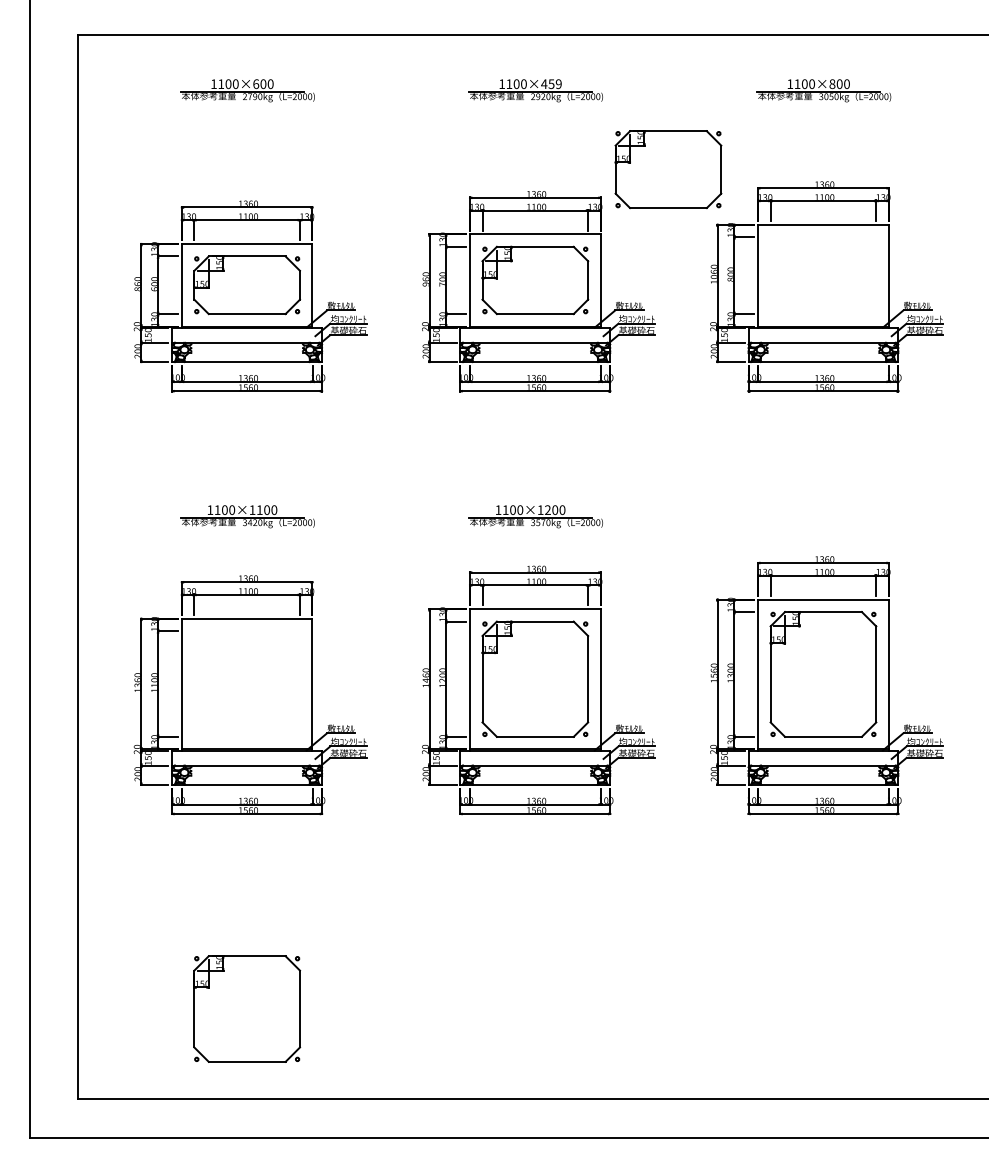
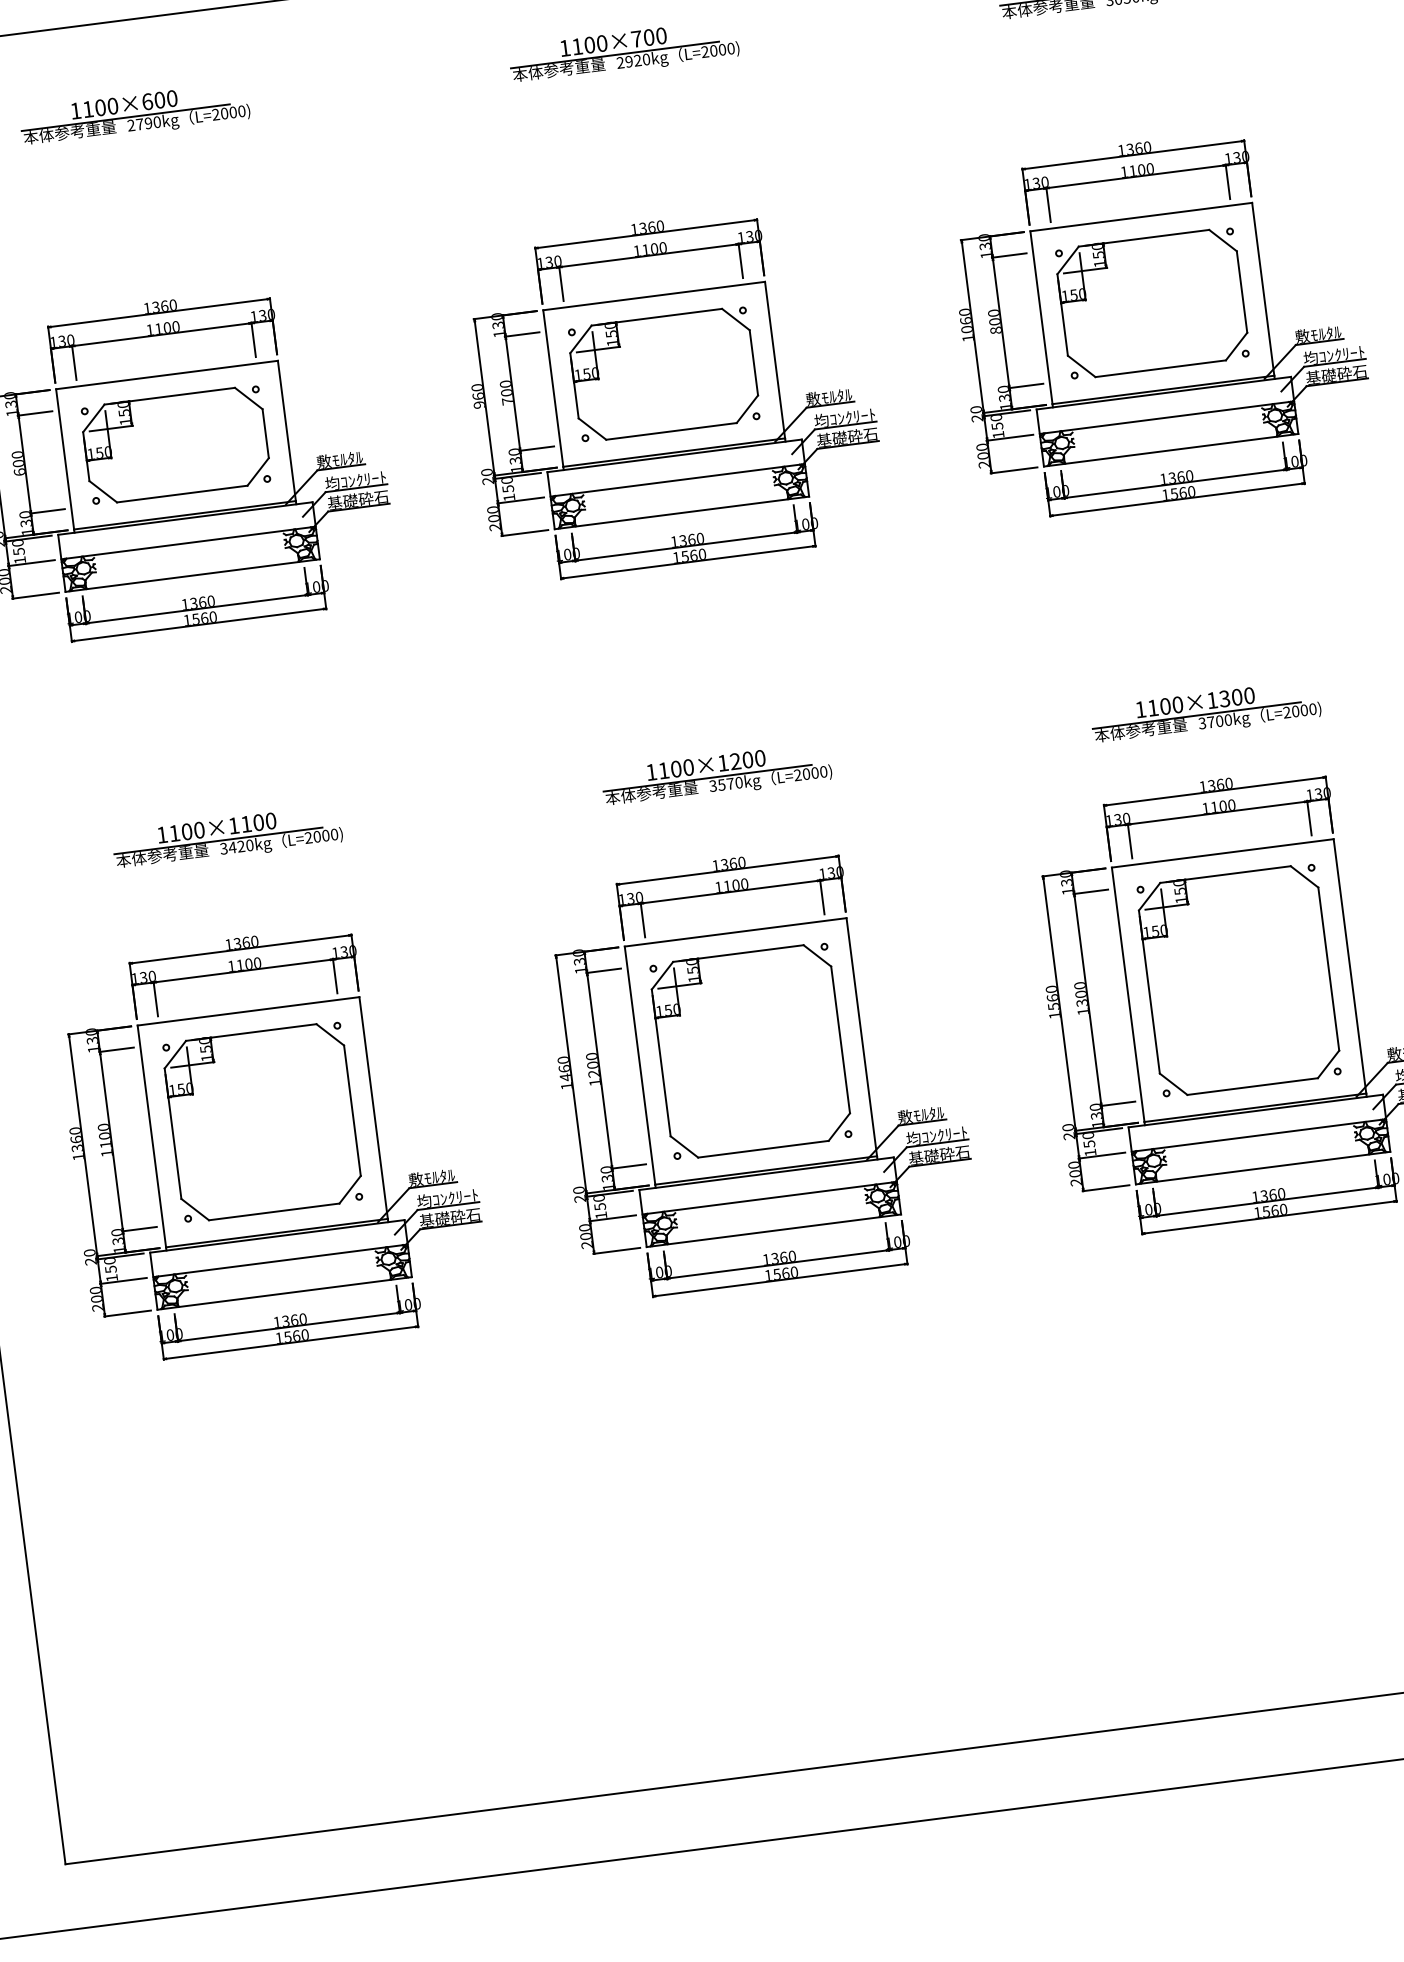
text: (551, 83) -> (648, 36), 1100×459 -> 1100×700
part: (668, 169) -> (1152, 303), moved
part: (823, 516) -> (1204, 712), added
part: (247, 1008) -> (263, 1121), moved

